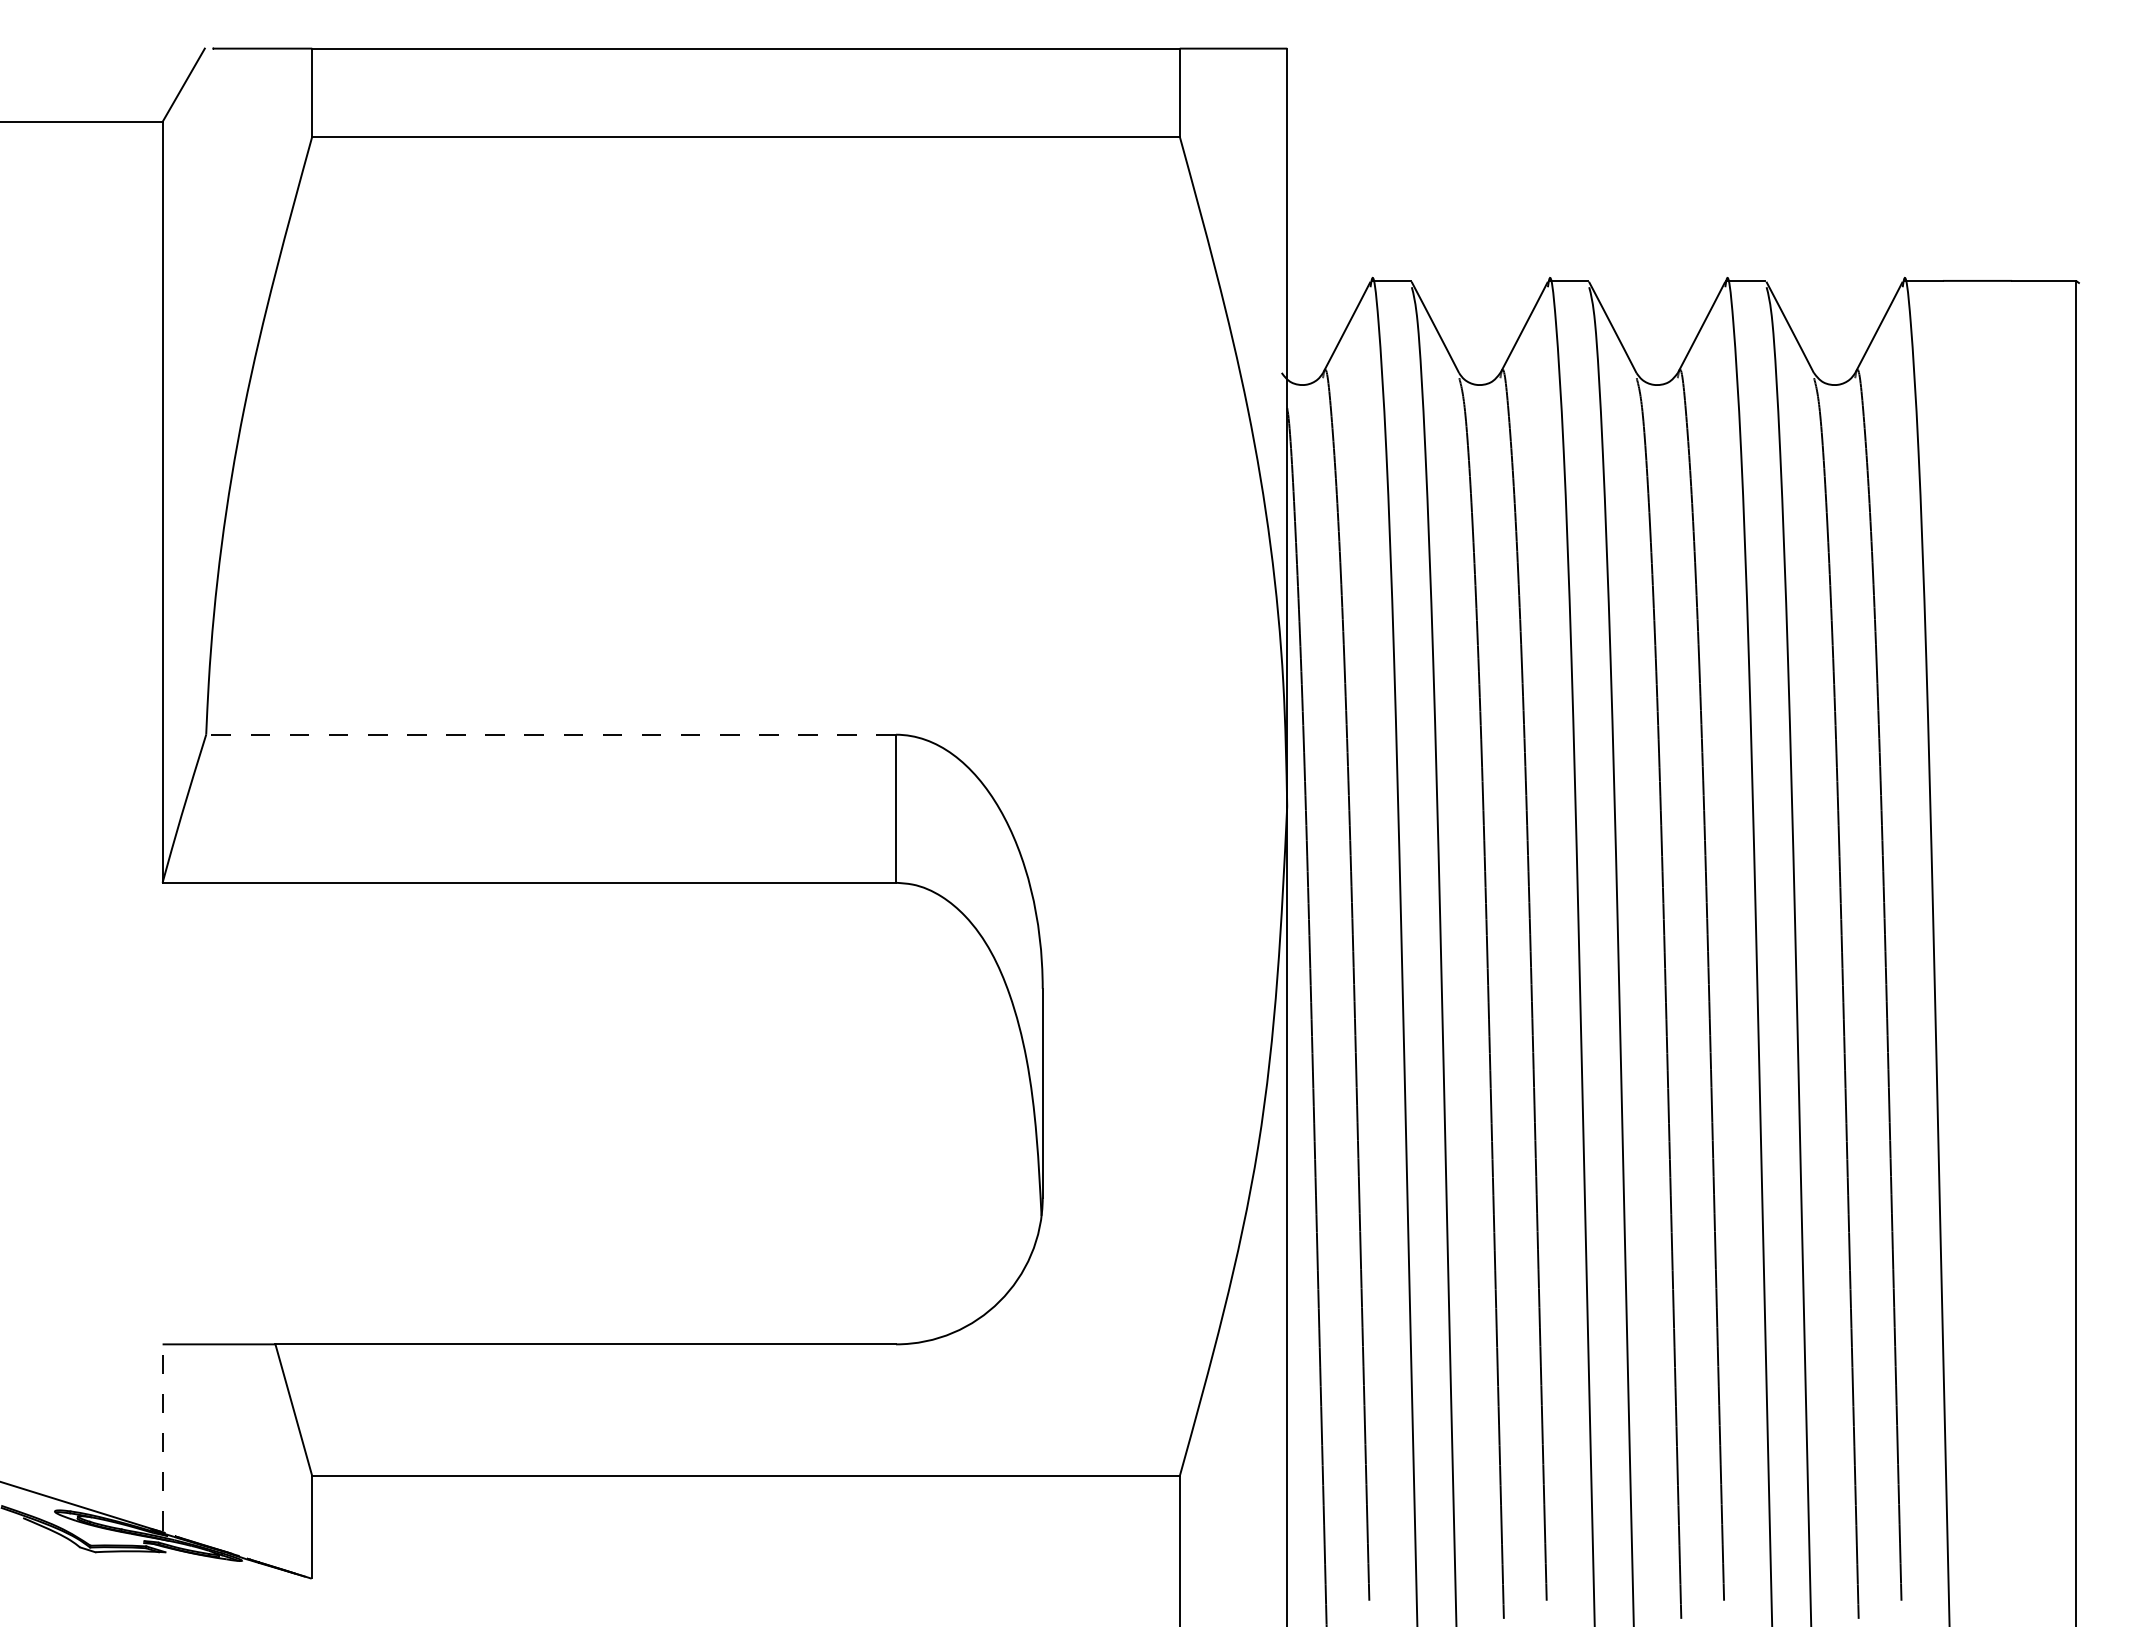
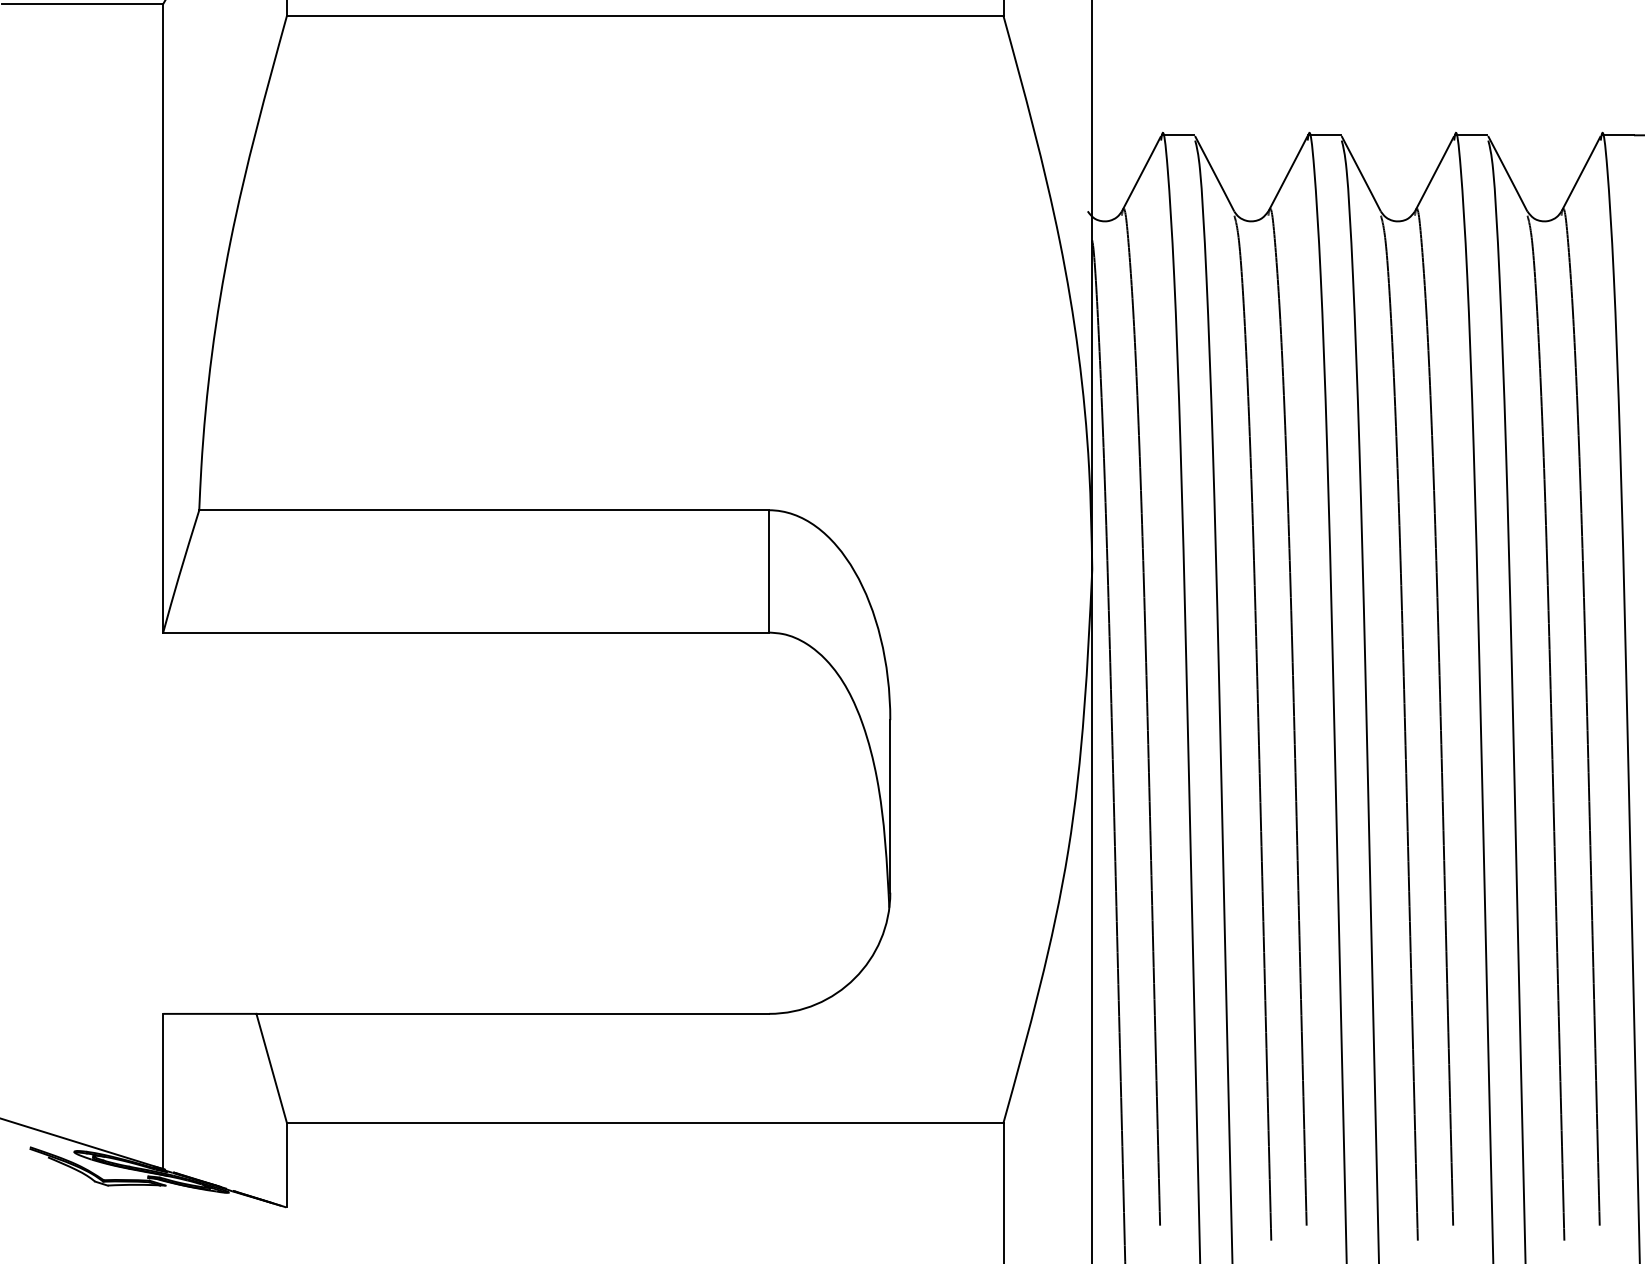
line: (551, 734) -> (484, 510), dashed -> solid
line: (162, 1436) -> (163, 1089), dashed -> solid

